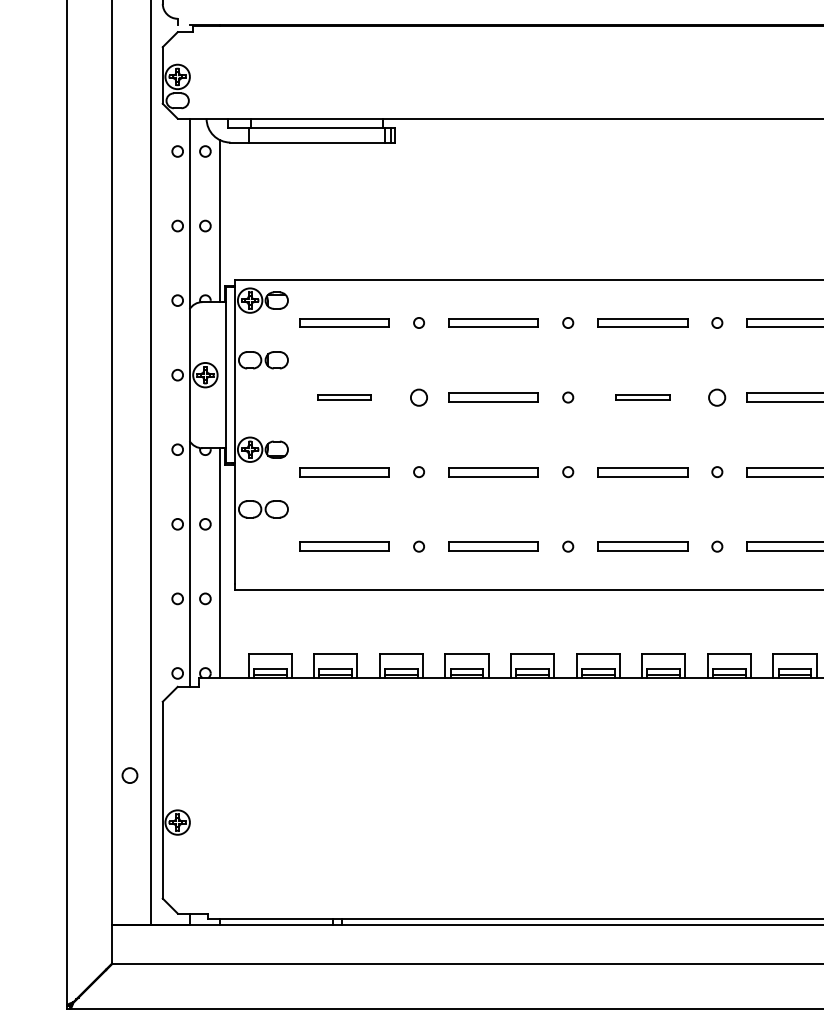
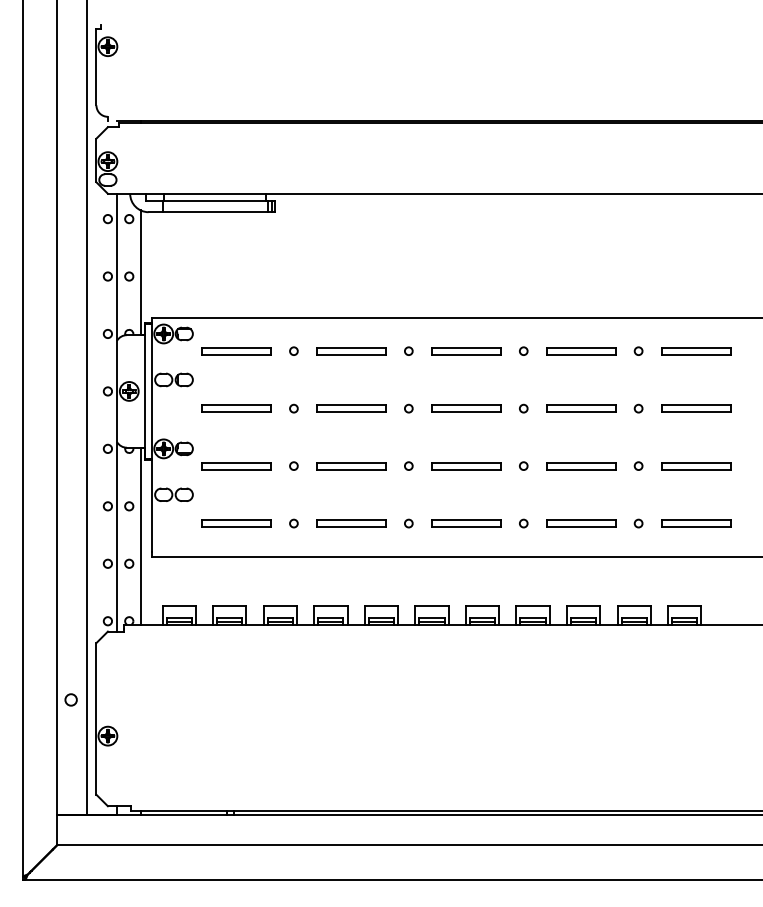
part: (344, 397) -> (236, 408), size x1.67
circle: (418, 397) -> (293, 408), size x0.62
part: (643, 397) -> (466, 408), size x1.67
circle: (717, 397) -> (523, 408), size x0.62

